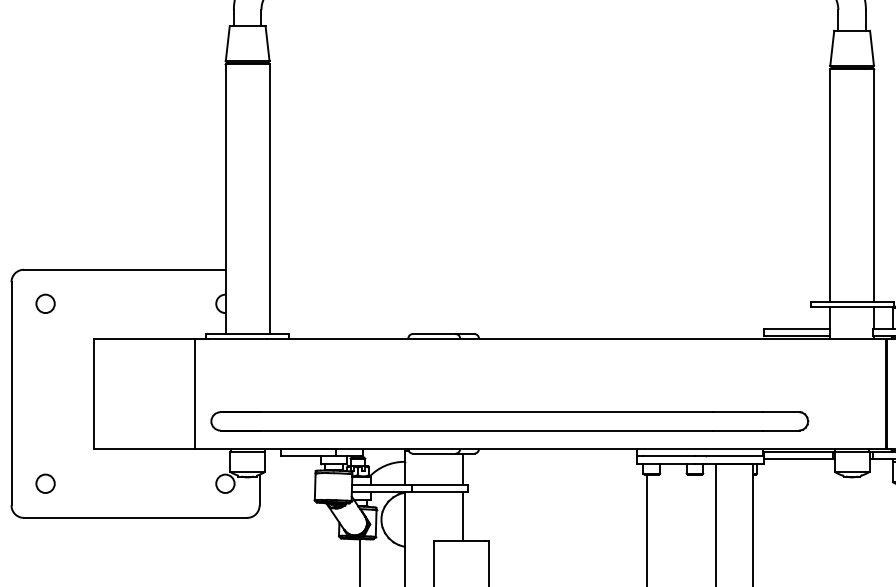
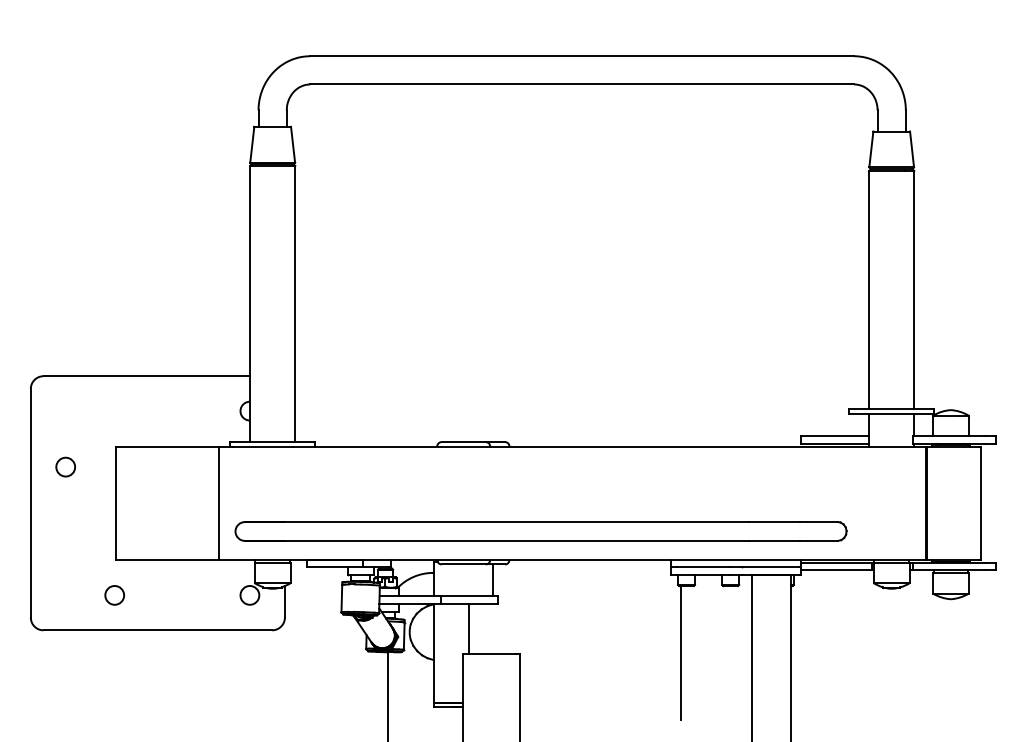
circle: (45, 303) -> (65, 466), moved
circle: (45, 483) -> (114, 595), moved
line: (462, 516) -> (468, 628), moved

